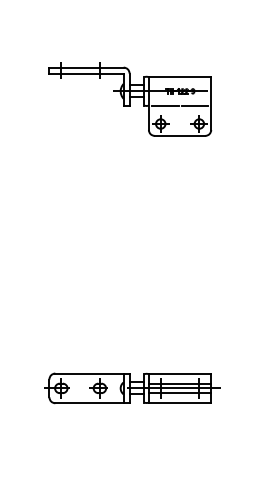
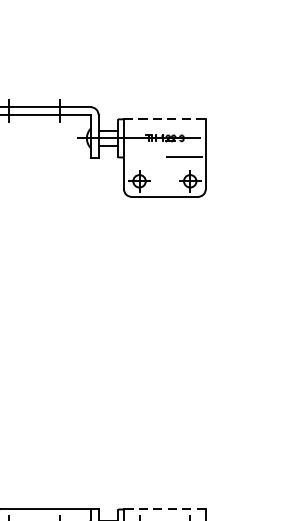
line: (180, 76) -> (165, 118), solid -> dashed
line: (164, 105) -> (144, 156), removed
line: (179, 373) -> (164, 508), solid -> dashed

